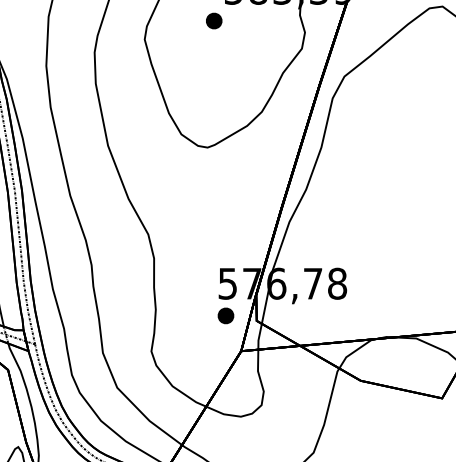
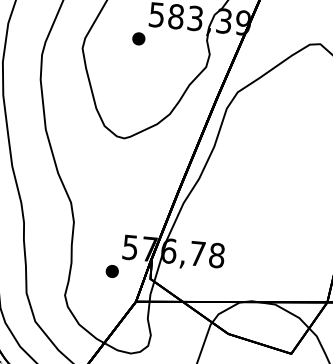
part: (225, 315) -> (111, 271), moved

